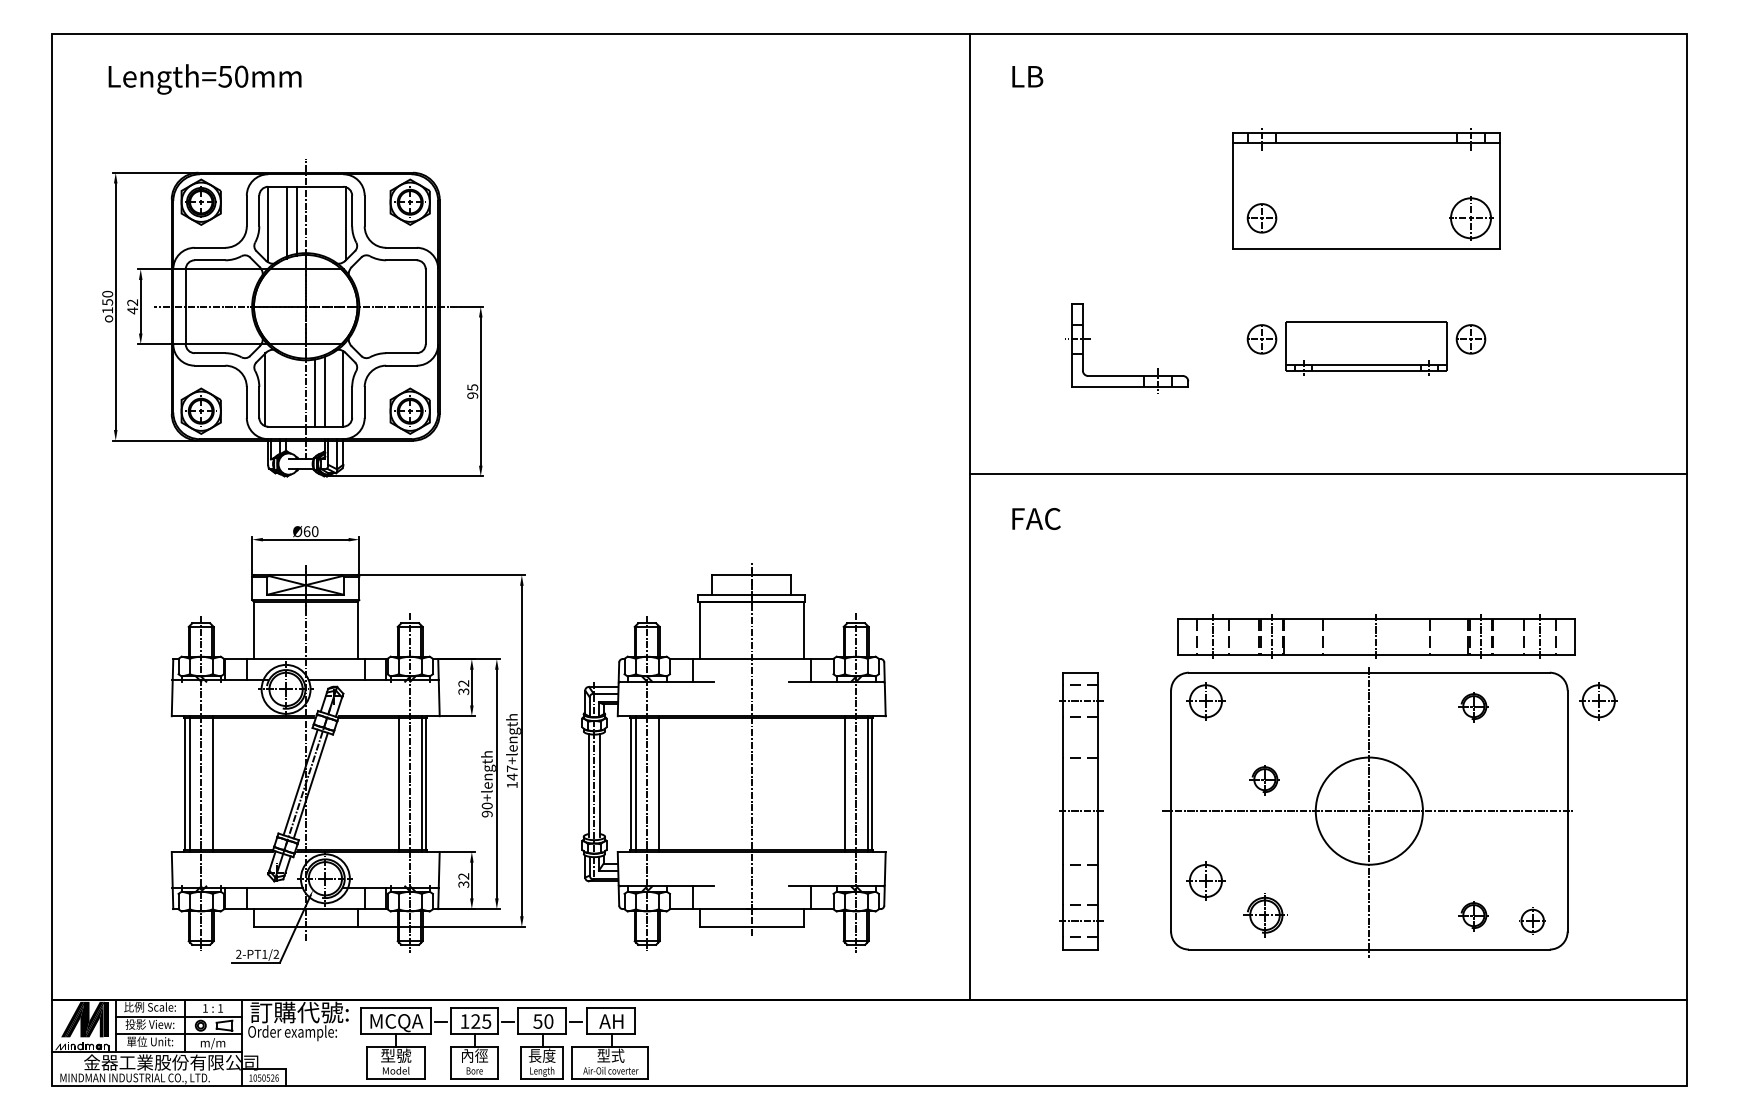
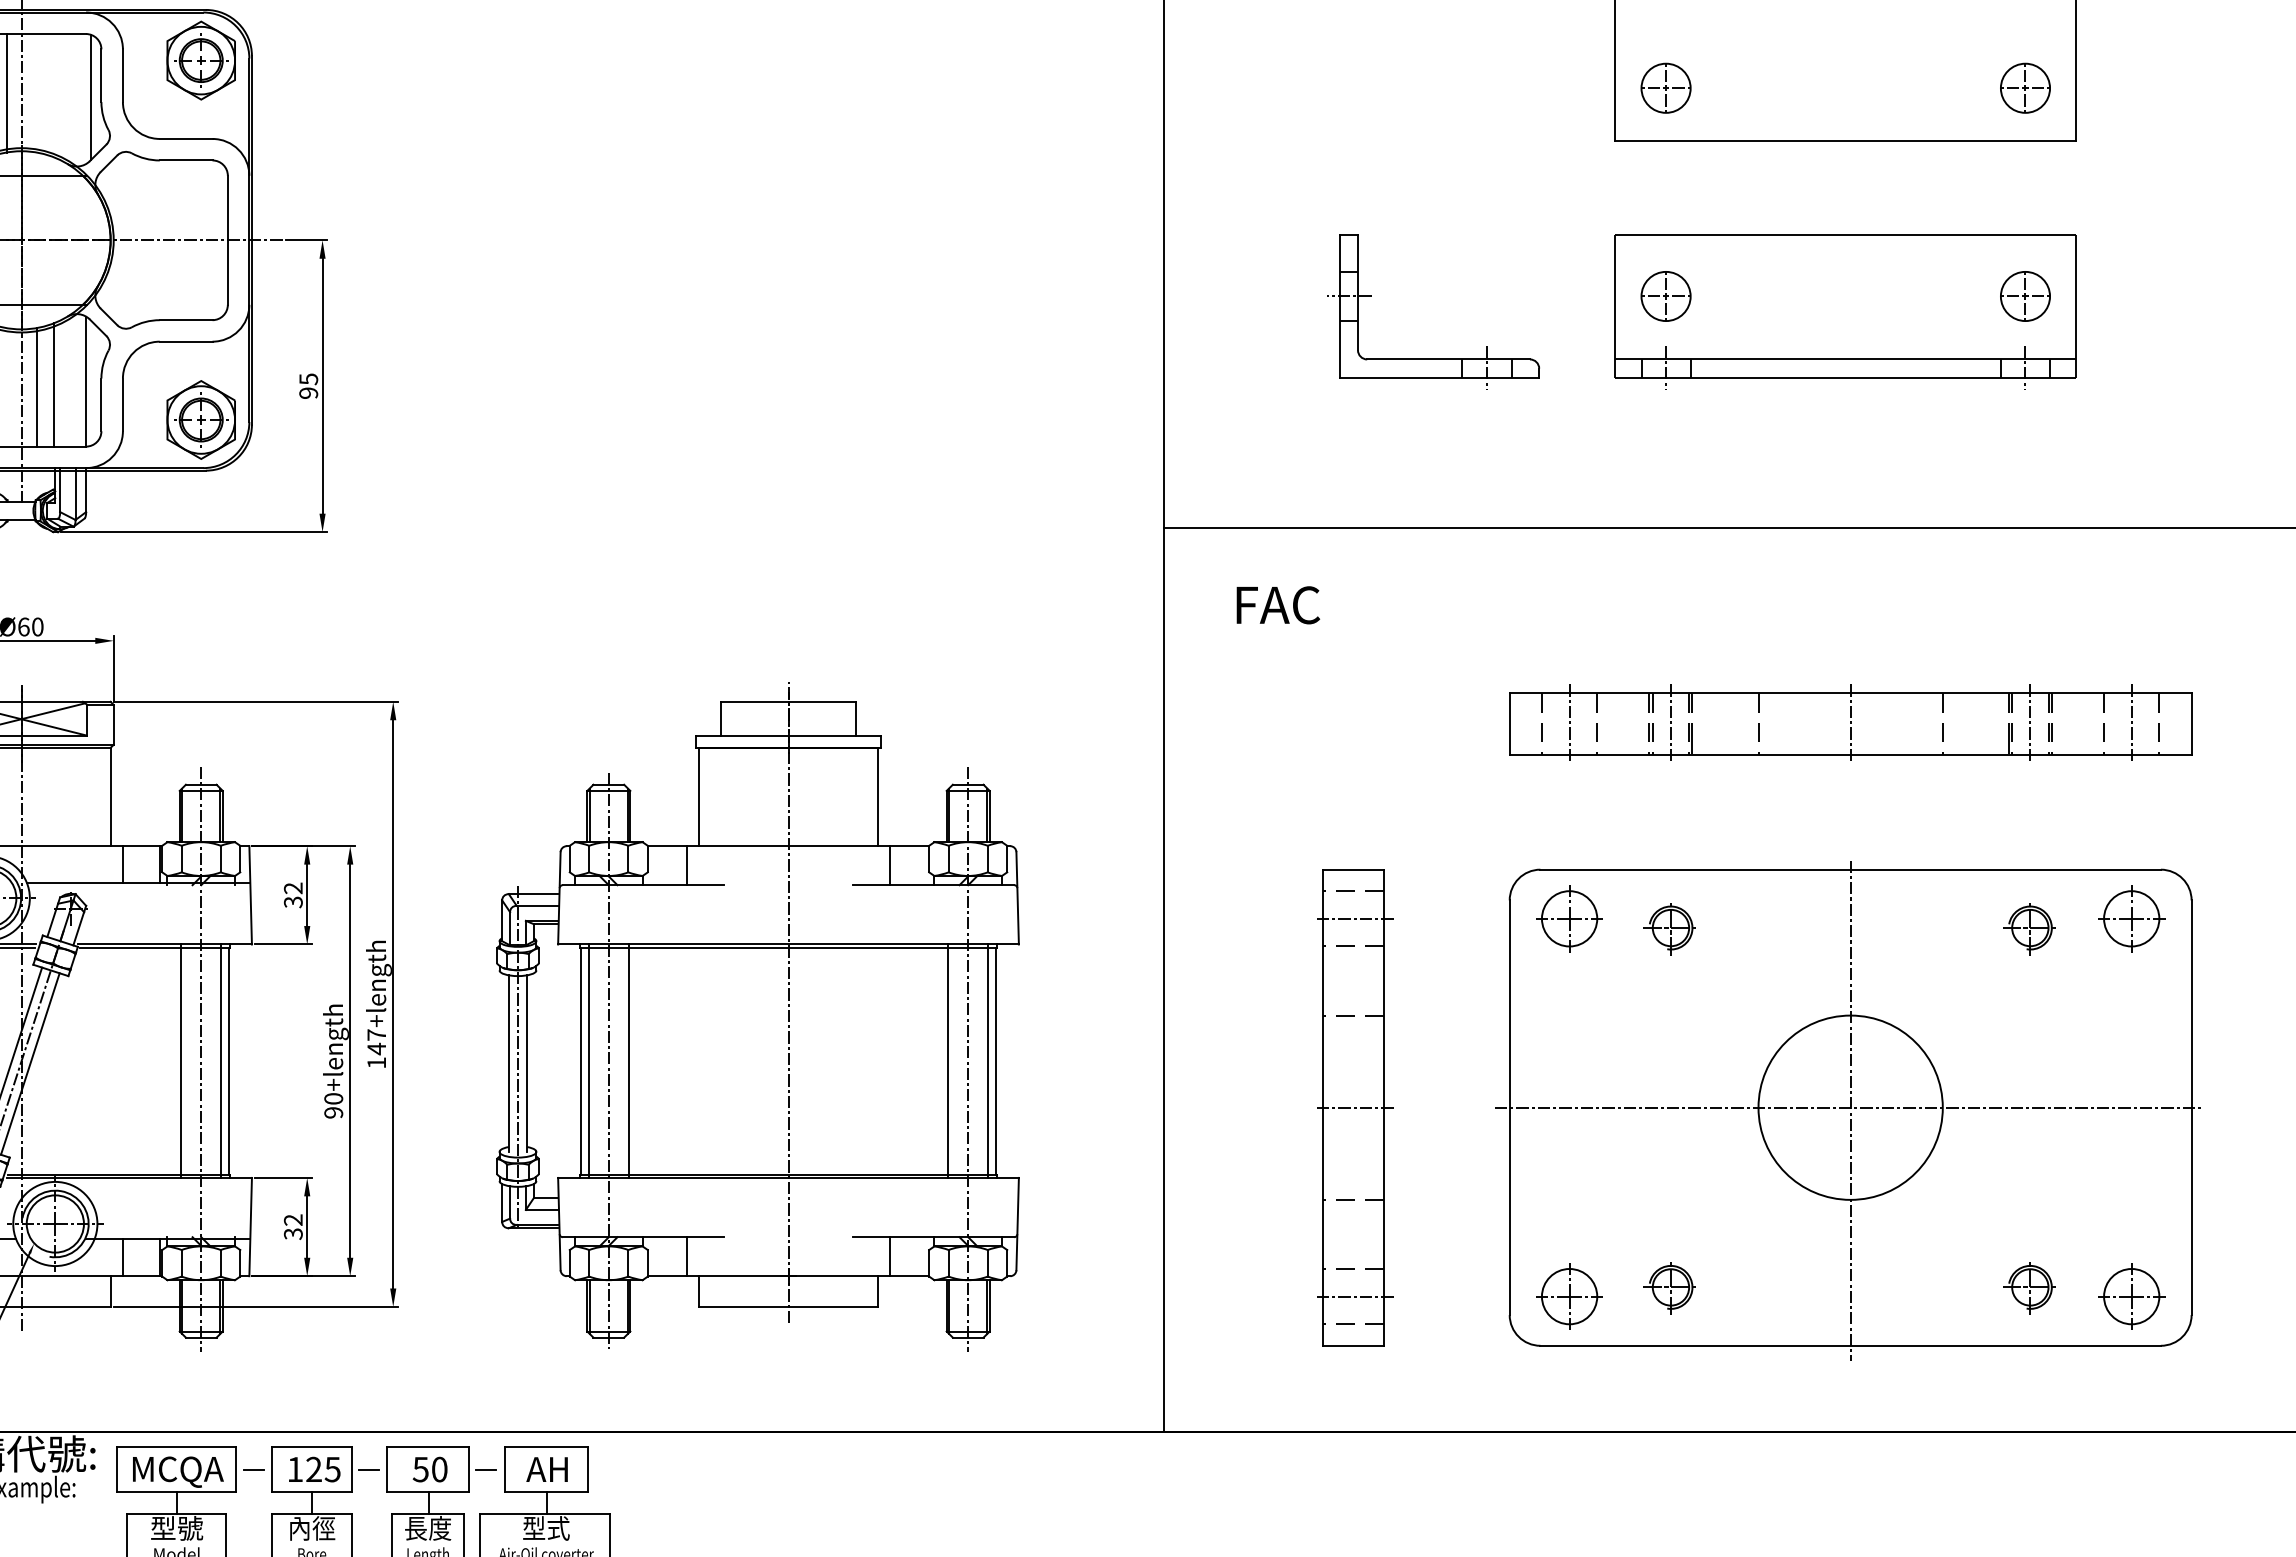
part: (1470, 218) -> (2024, 88), size x0.71
part: (1366, 348) -> (1845, 312), size x1.67
part: (1376, 636) -> (1850, 723), moved
part: (1598, 701) -> (2131, 919), moved
part: (1264, 780) -> (1670, 929), moved
part: (1205, 880) -> (1568, 1295), moved
part: (1264, 916) -> (1670, 1288), size x0.71
part: (1532, 920) -> (2131, 1295), size x1.43

